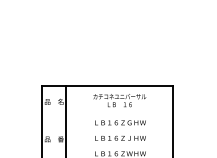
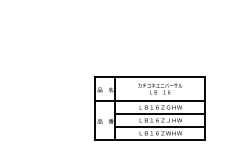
line: (106, 115) -> (149, 101), added
line: (118, 131) -> (159, 114), added
line: (118, 145) -> (159, 126), added

